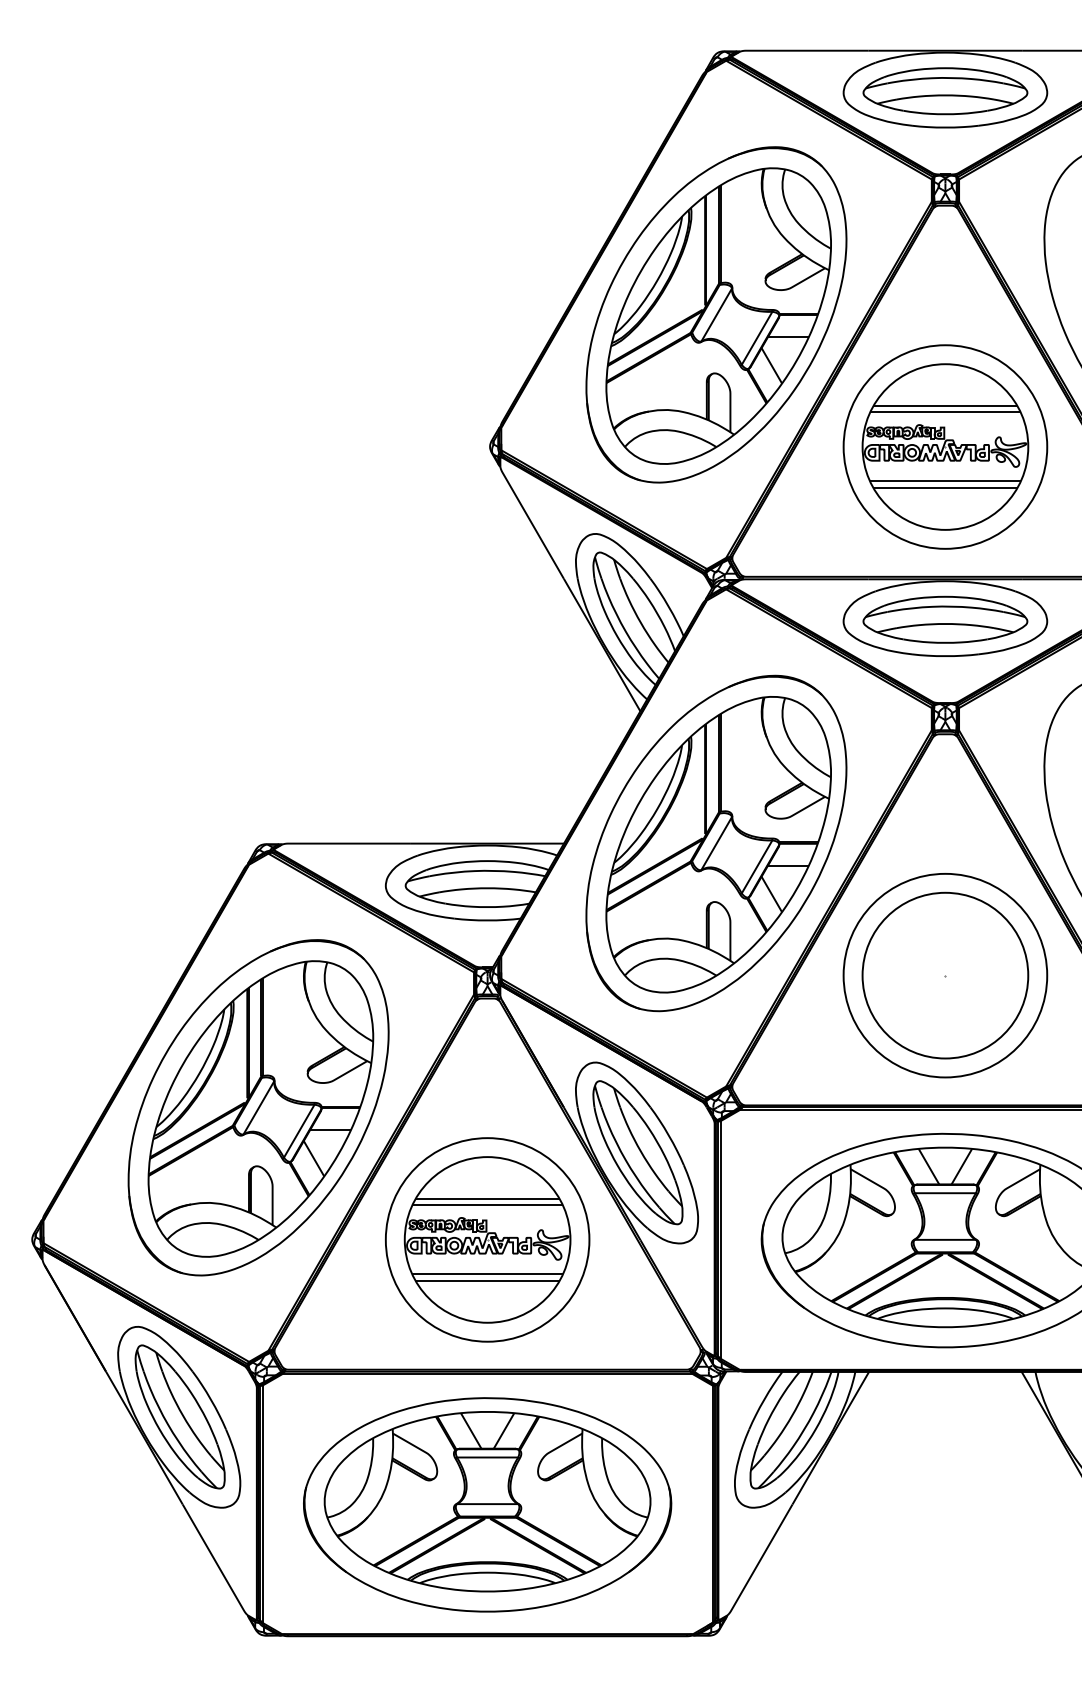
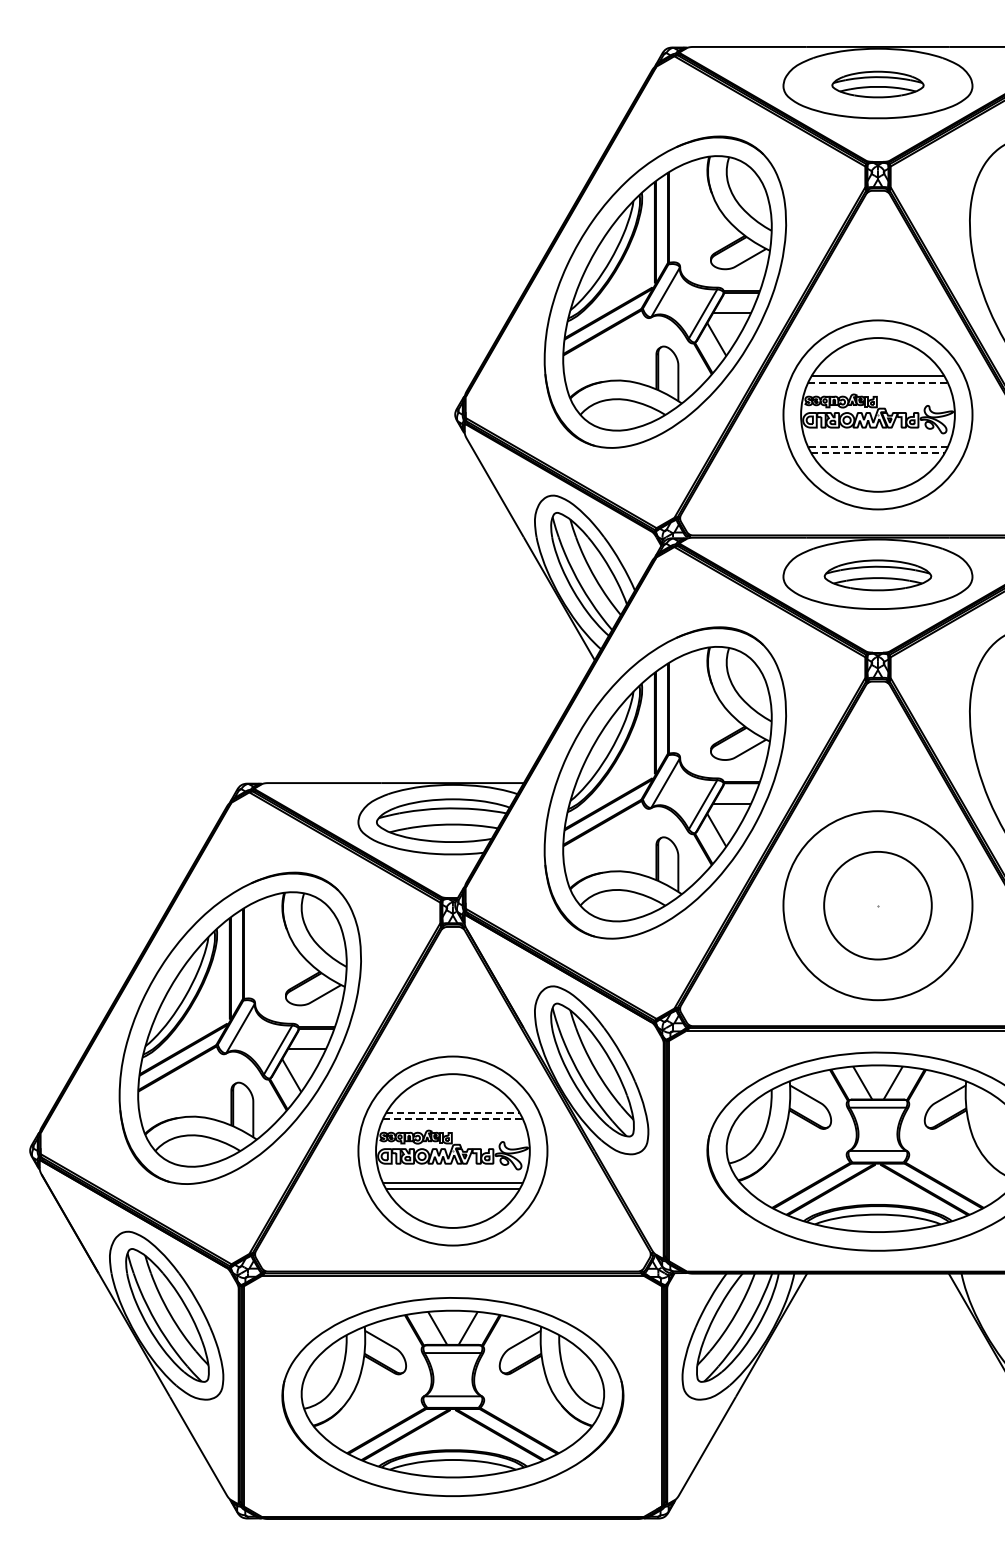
part: (944, 91) -> (877, 84), size x0.6
line: (944, 412) -> (877, 382), solid -> dashed
line: (944, 481) -> (877, 446), solid -> dashed
line: (945, 487) -> (878, 452), solid -> dashed
part: (944, 620) -> (877, 575), size x0.7
circle: (944, 975) -> (877, 905), size x0.7
line: (487, 1198) -> (452, 1112), solid -> dashed
line: (487, 1204) -> (452, 1118), solid -> dashed

